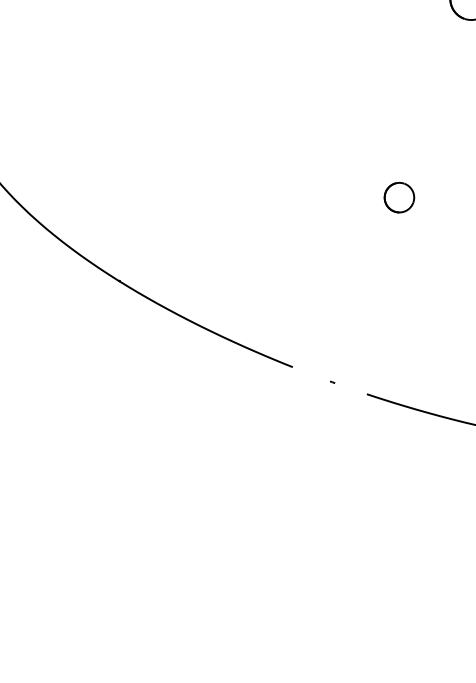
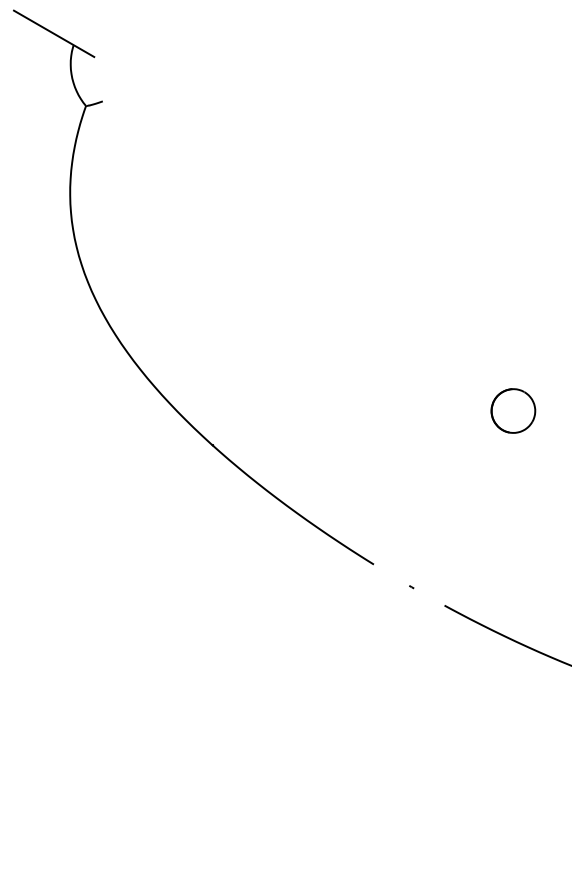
part: (399, 197) -> (513, 410), size x1.43

